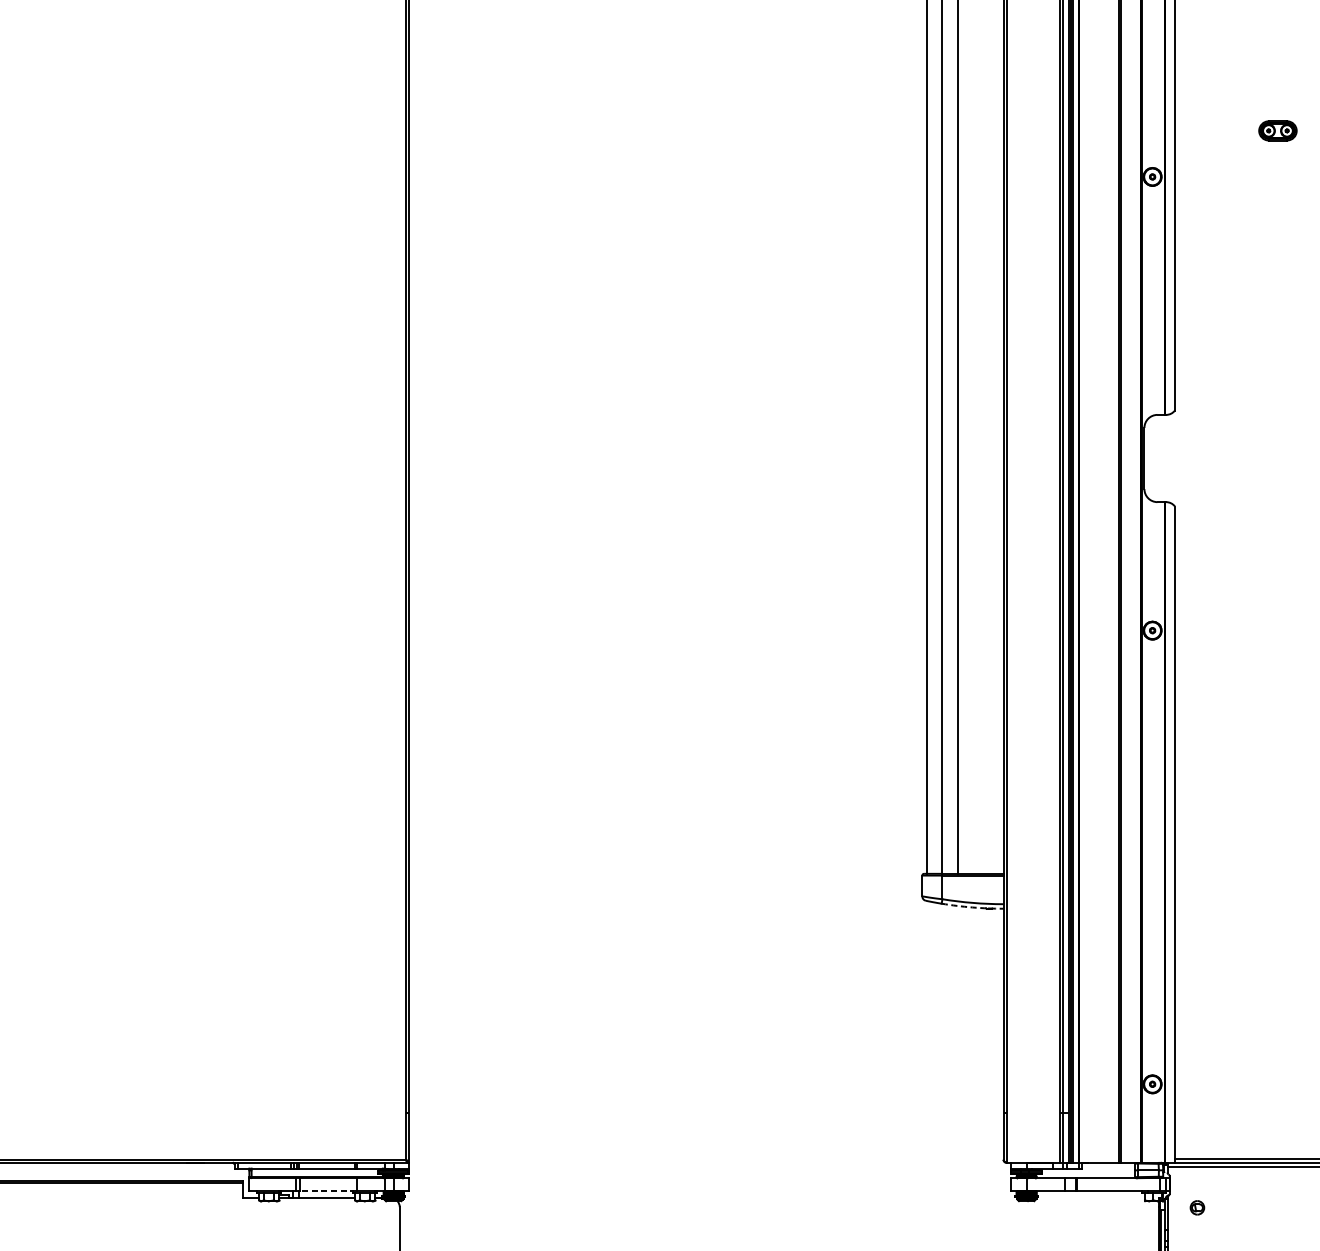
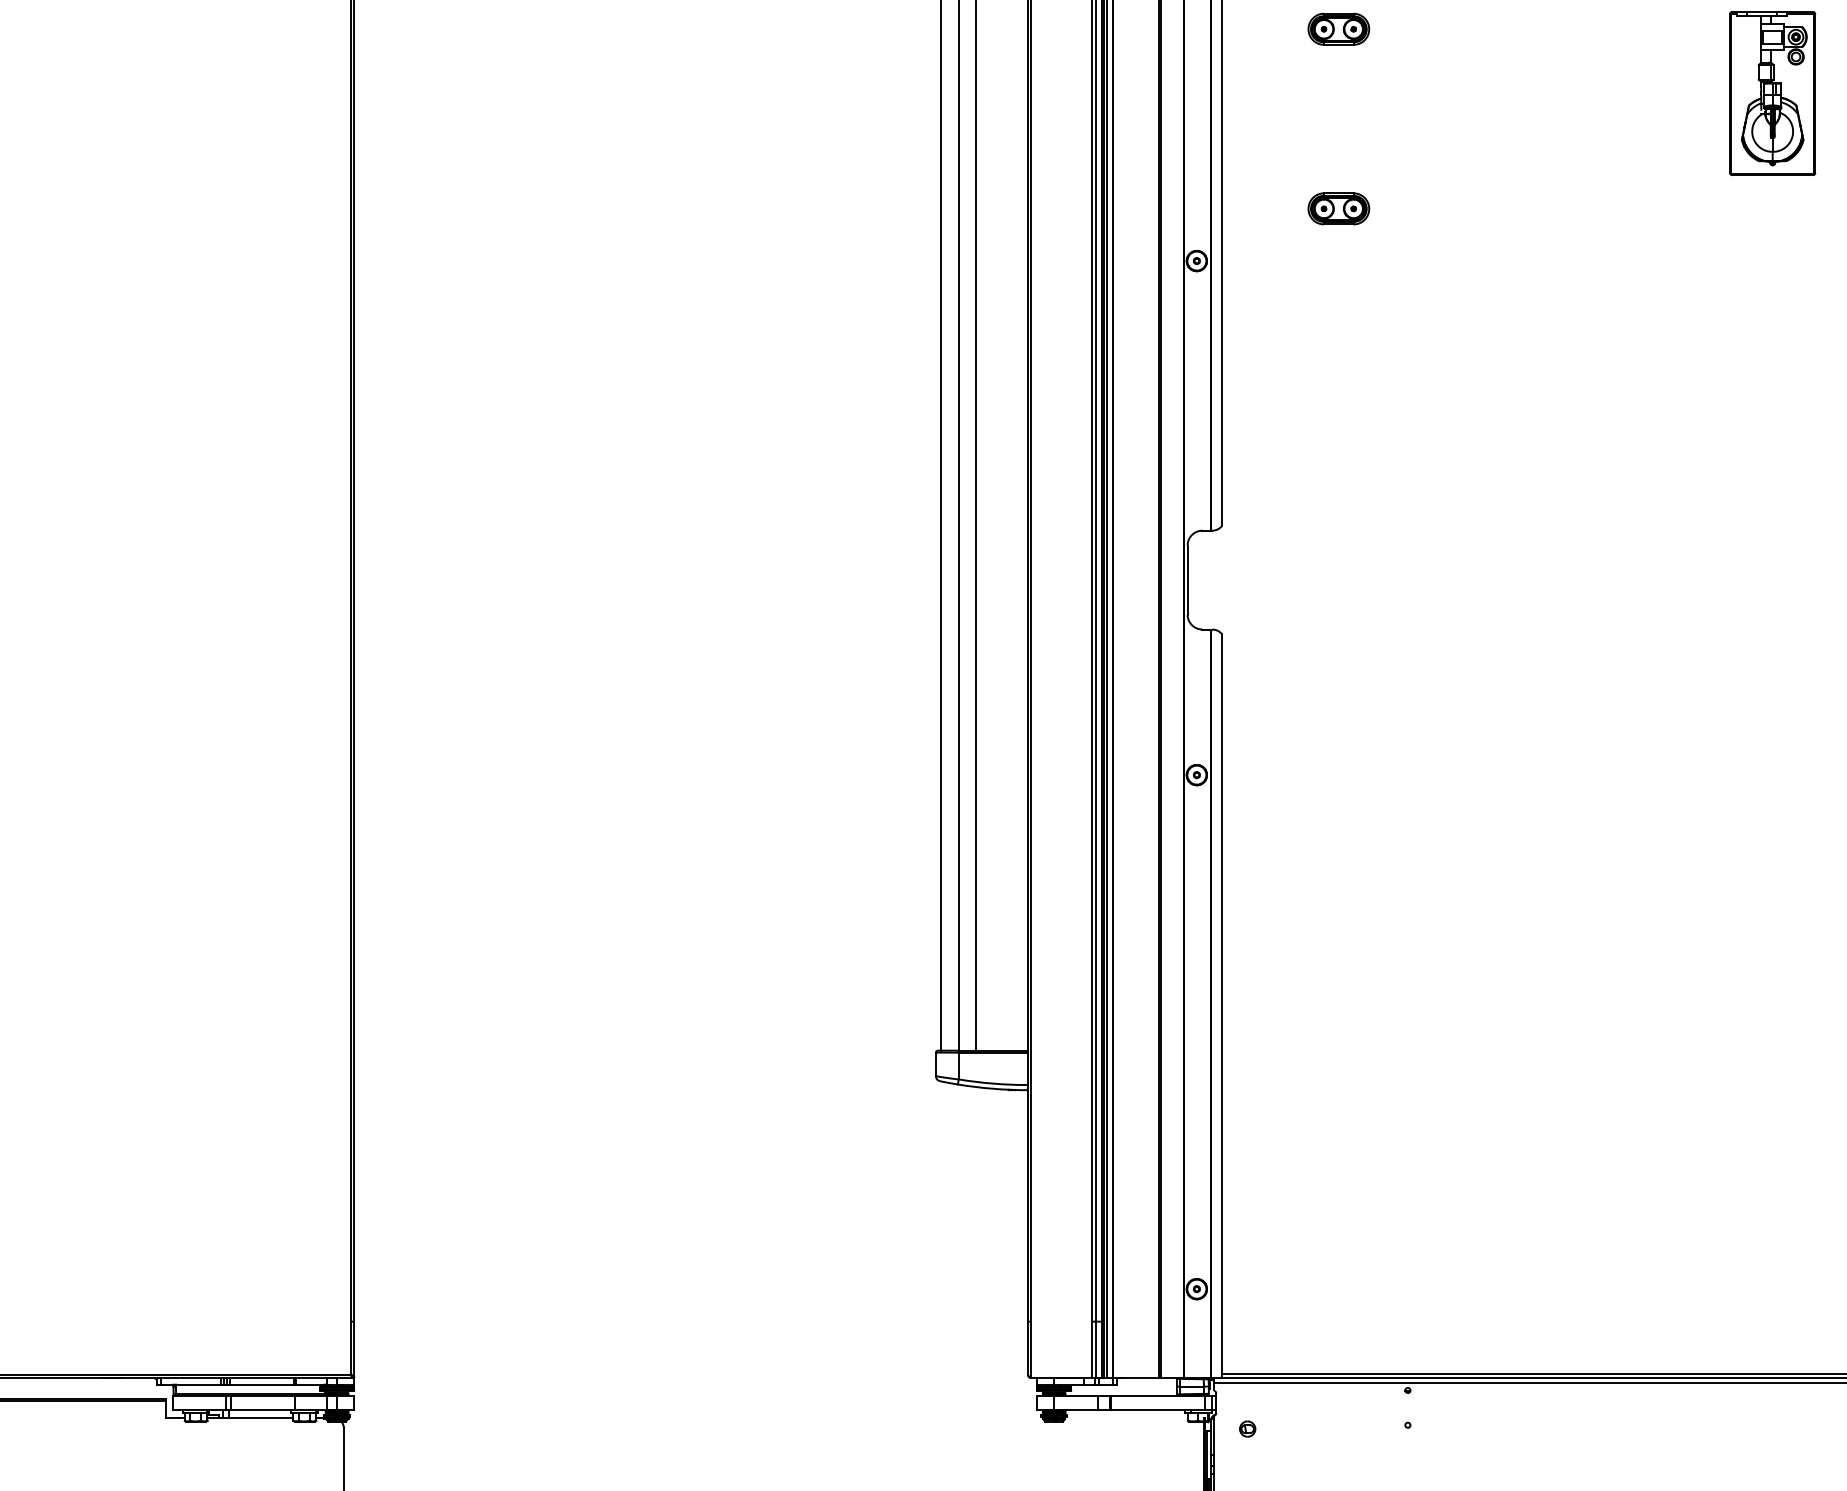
part: (1277, 130) -> (1338, 208), size x1.43
arc: (972, 907) -> (992, 1088), dashed -> solid
line: (328, 1191) -> (263, 1410), dashed -> solid

